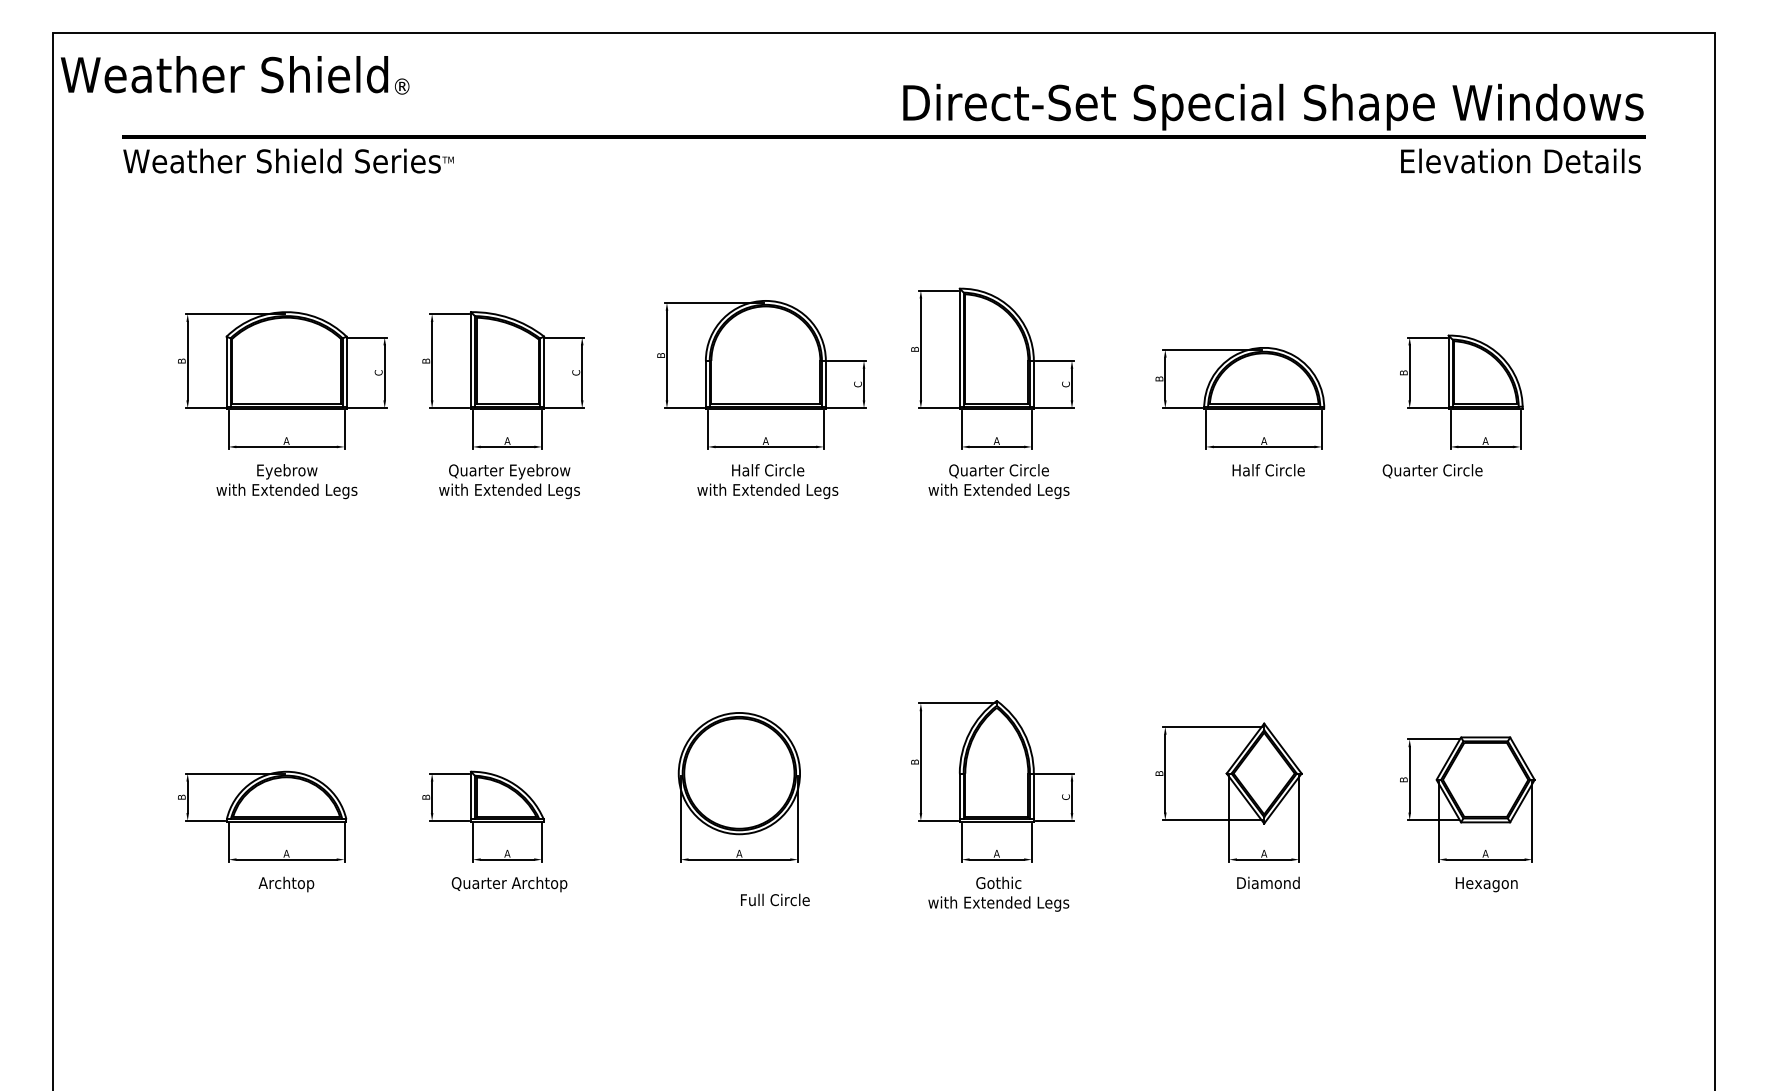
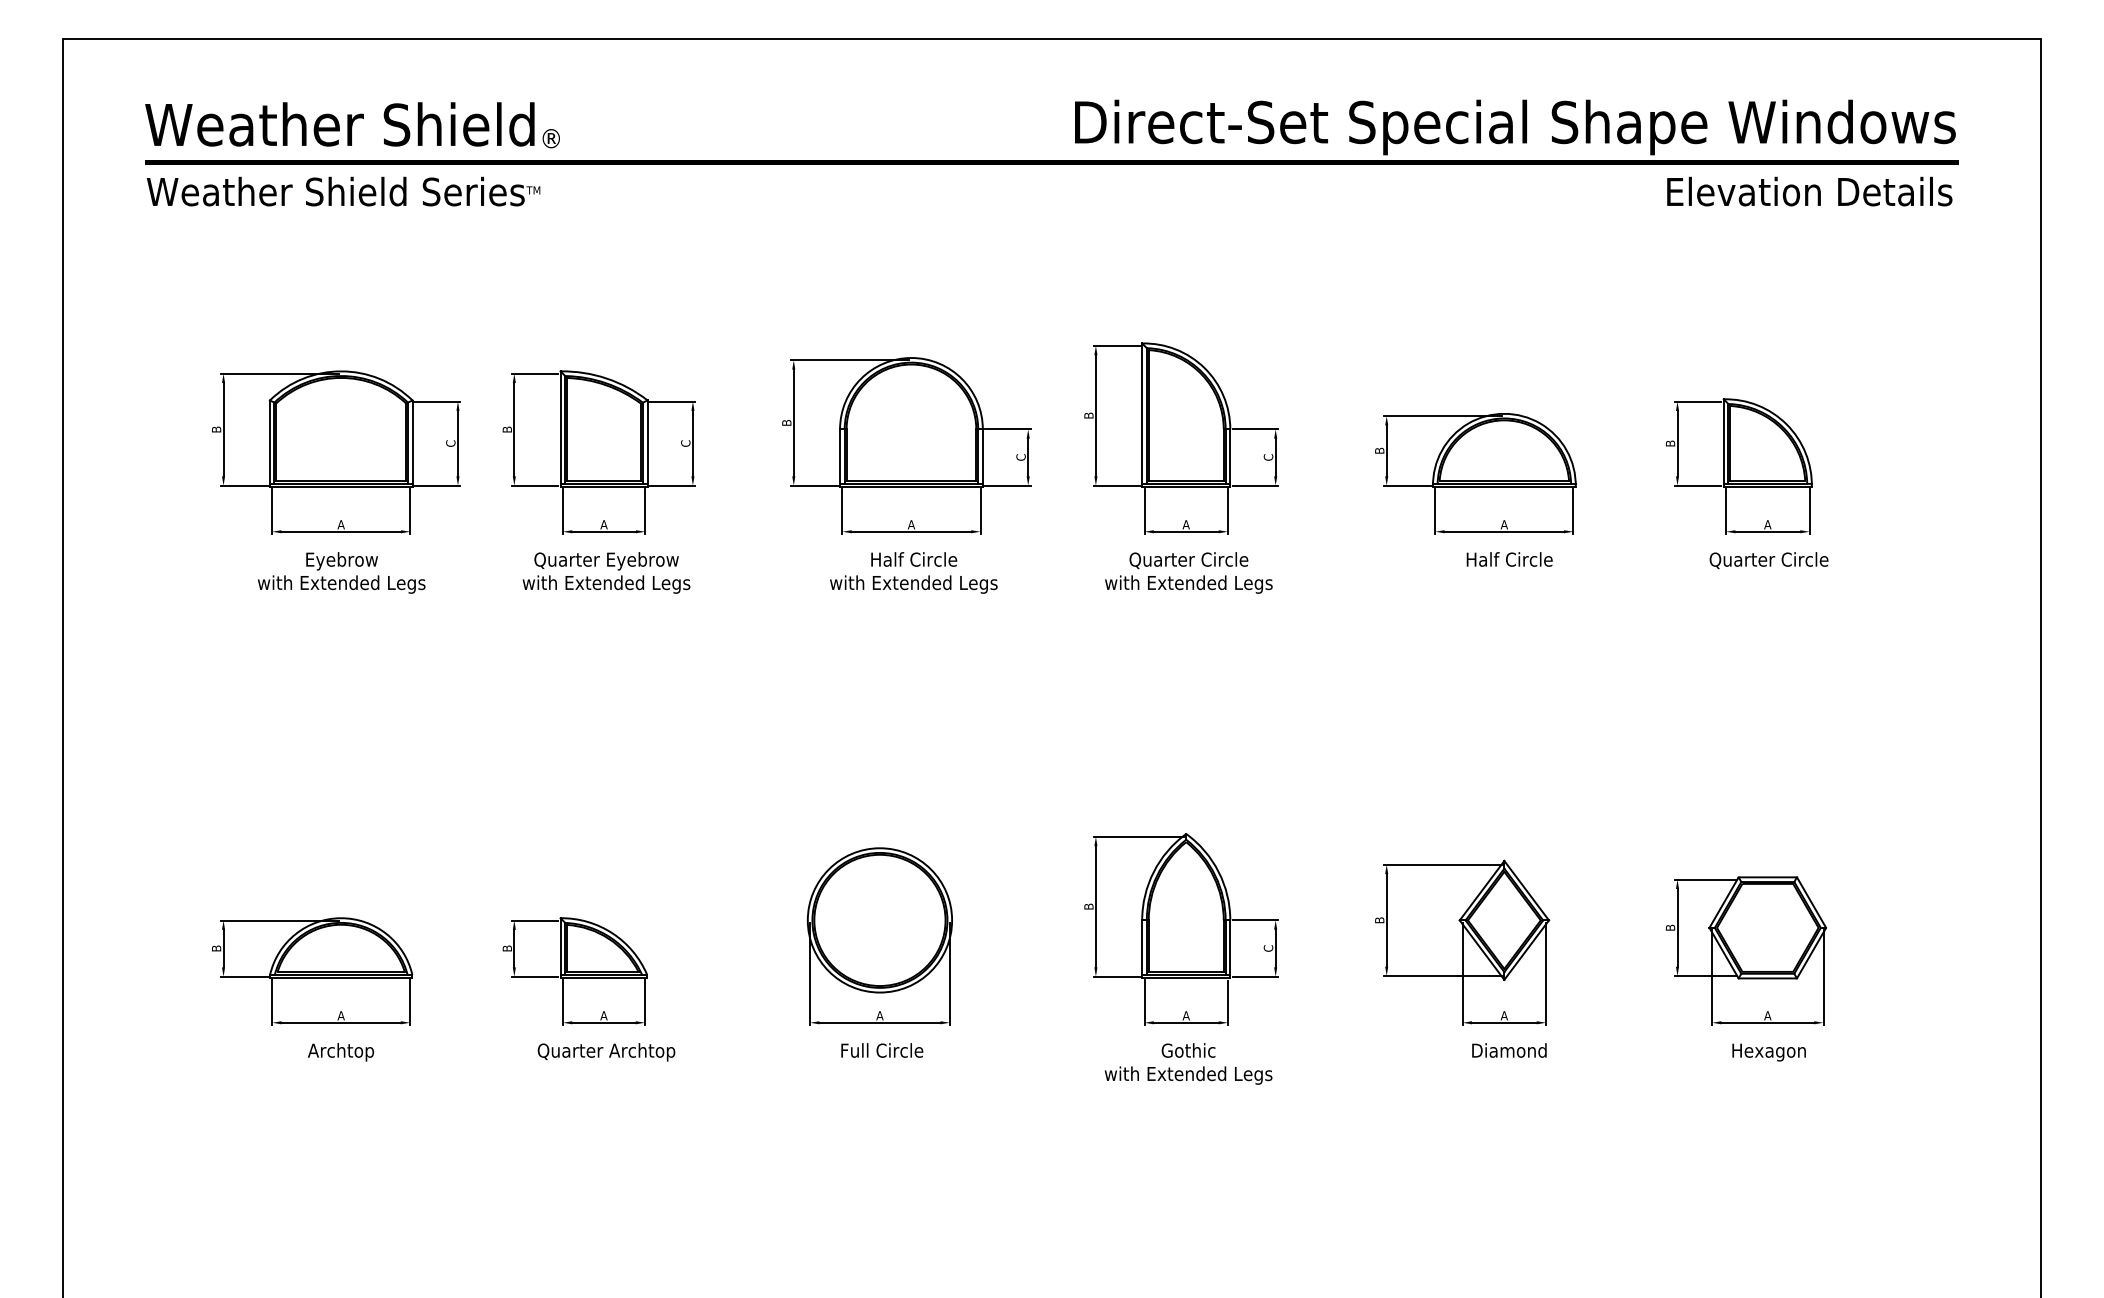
text: (235, 75) -> (352, 125), moved
text: (1432, 471) -> (1768, 560), moved
text: (775, 899) -> (882, 1049), moved

